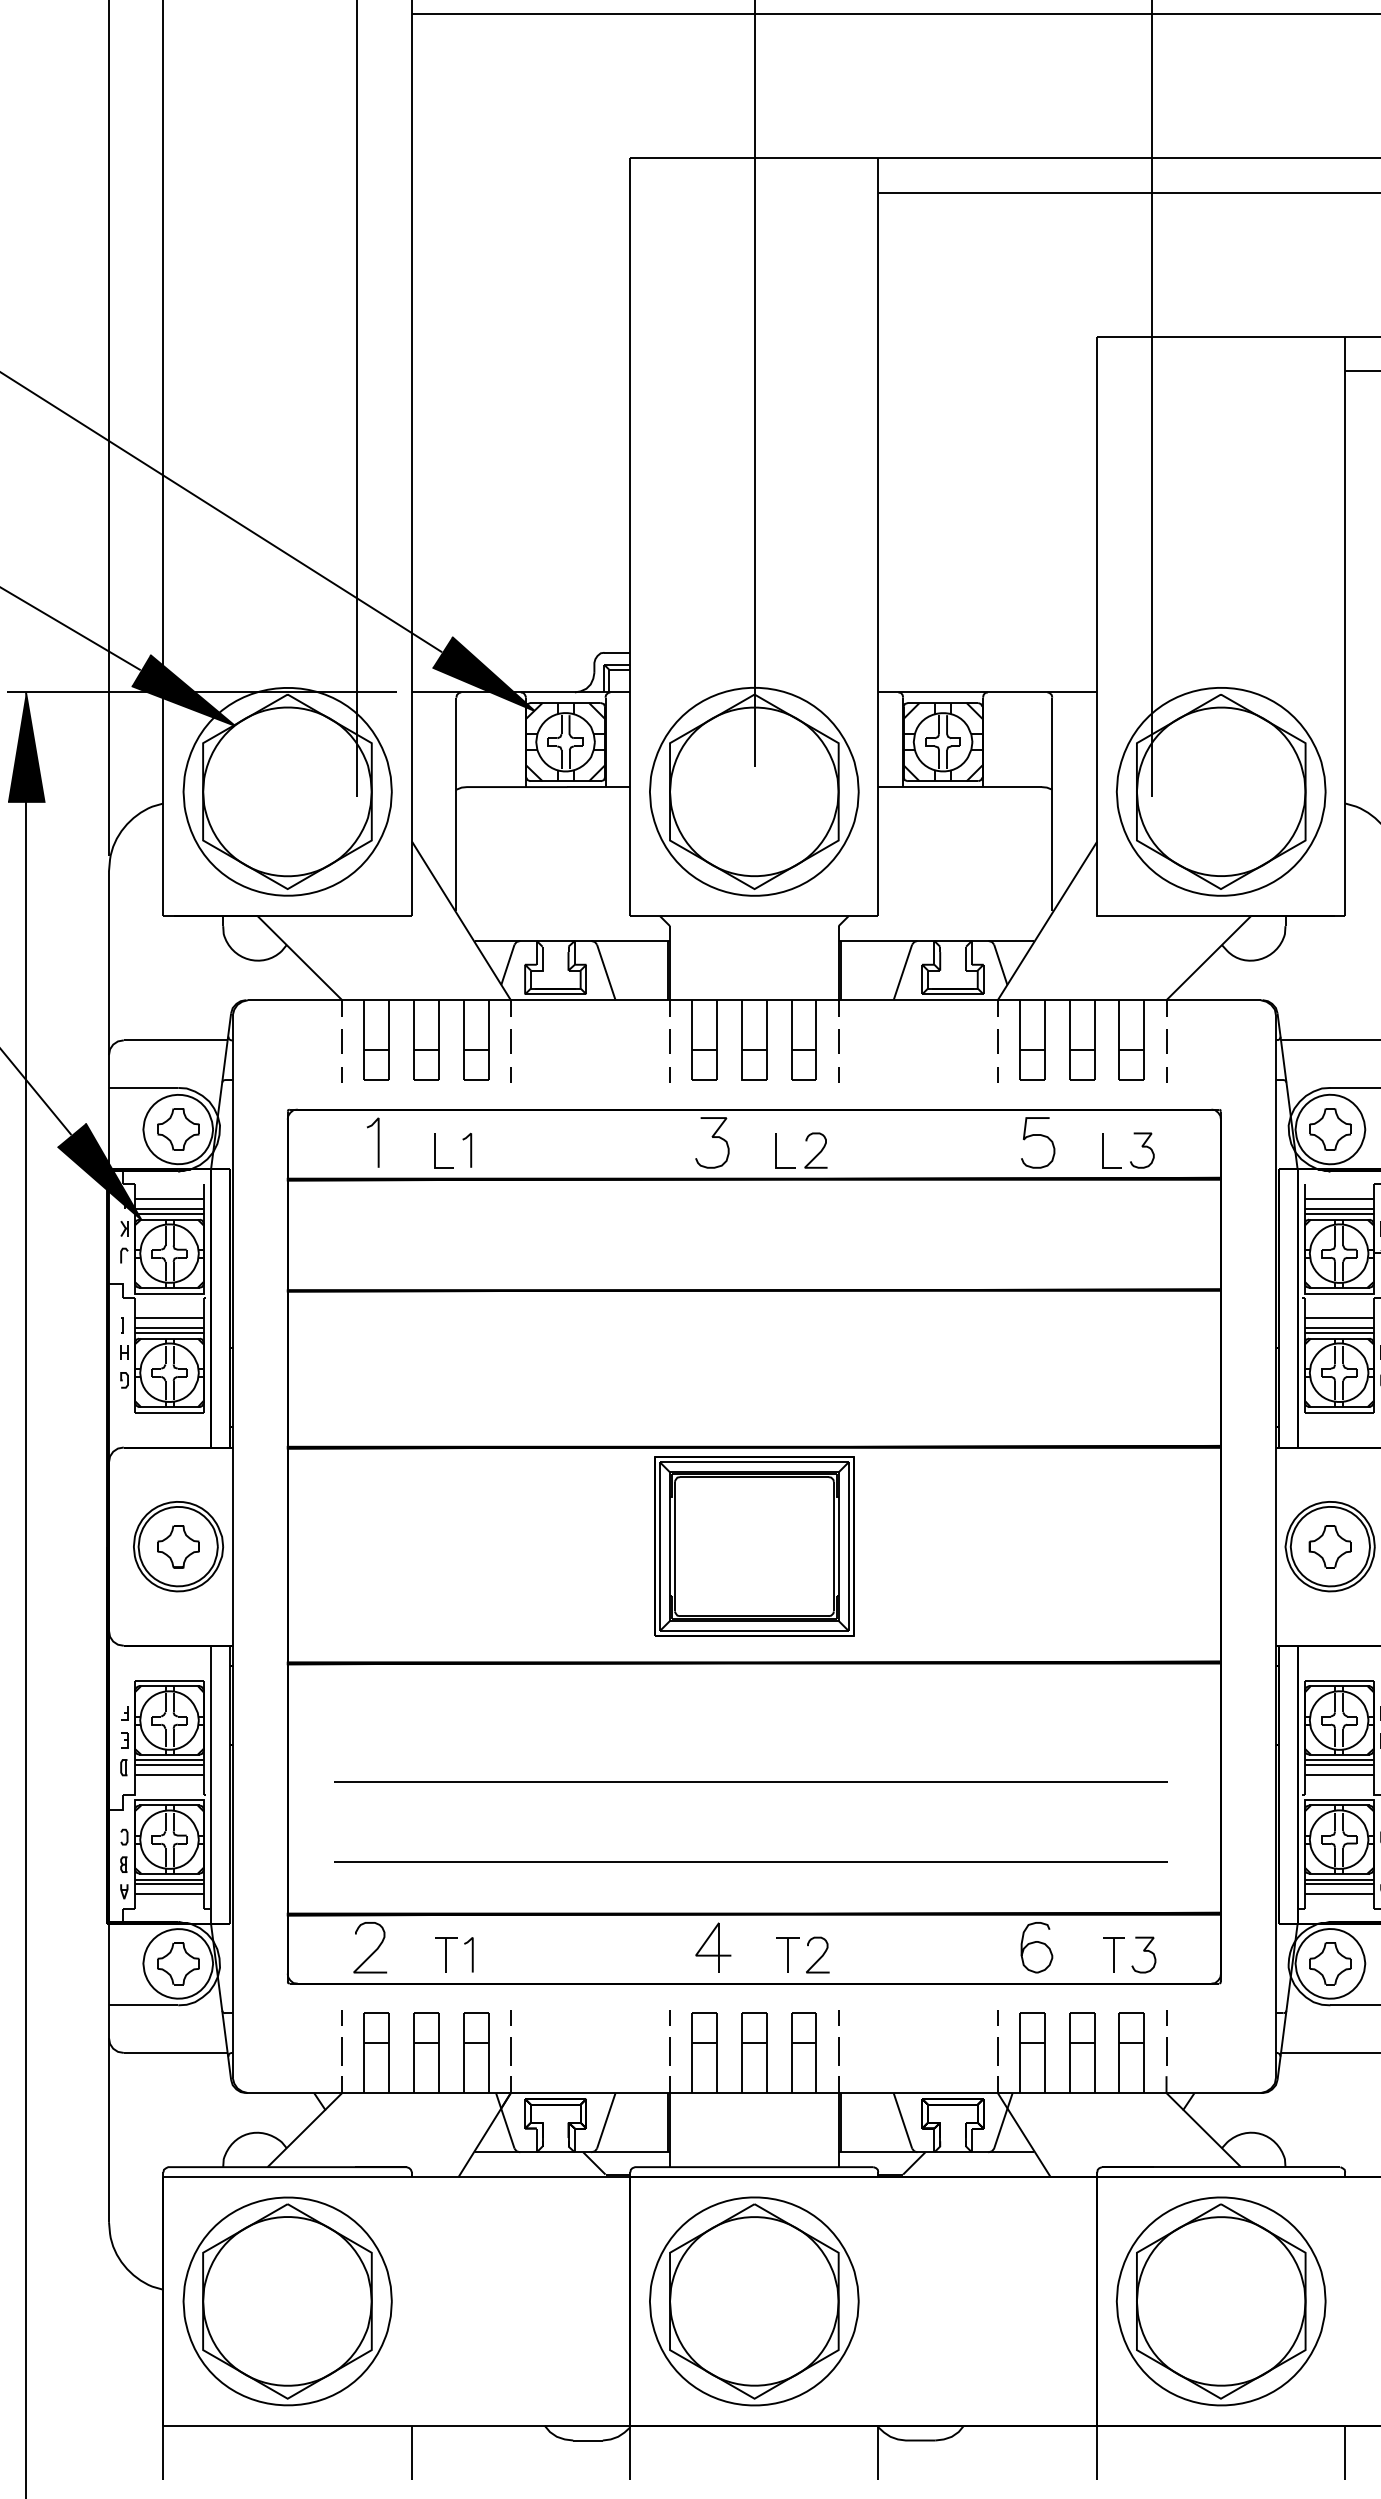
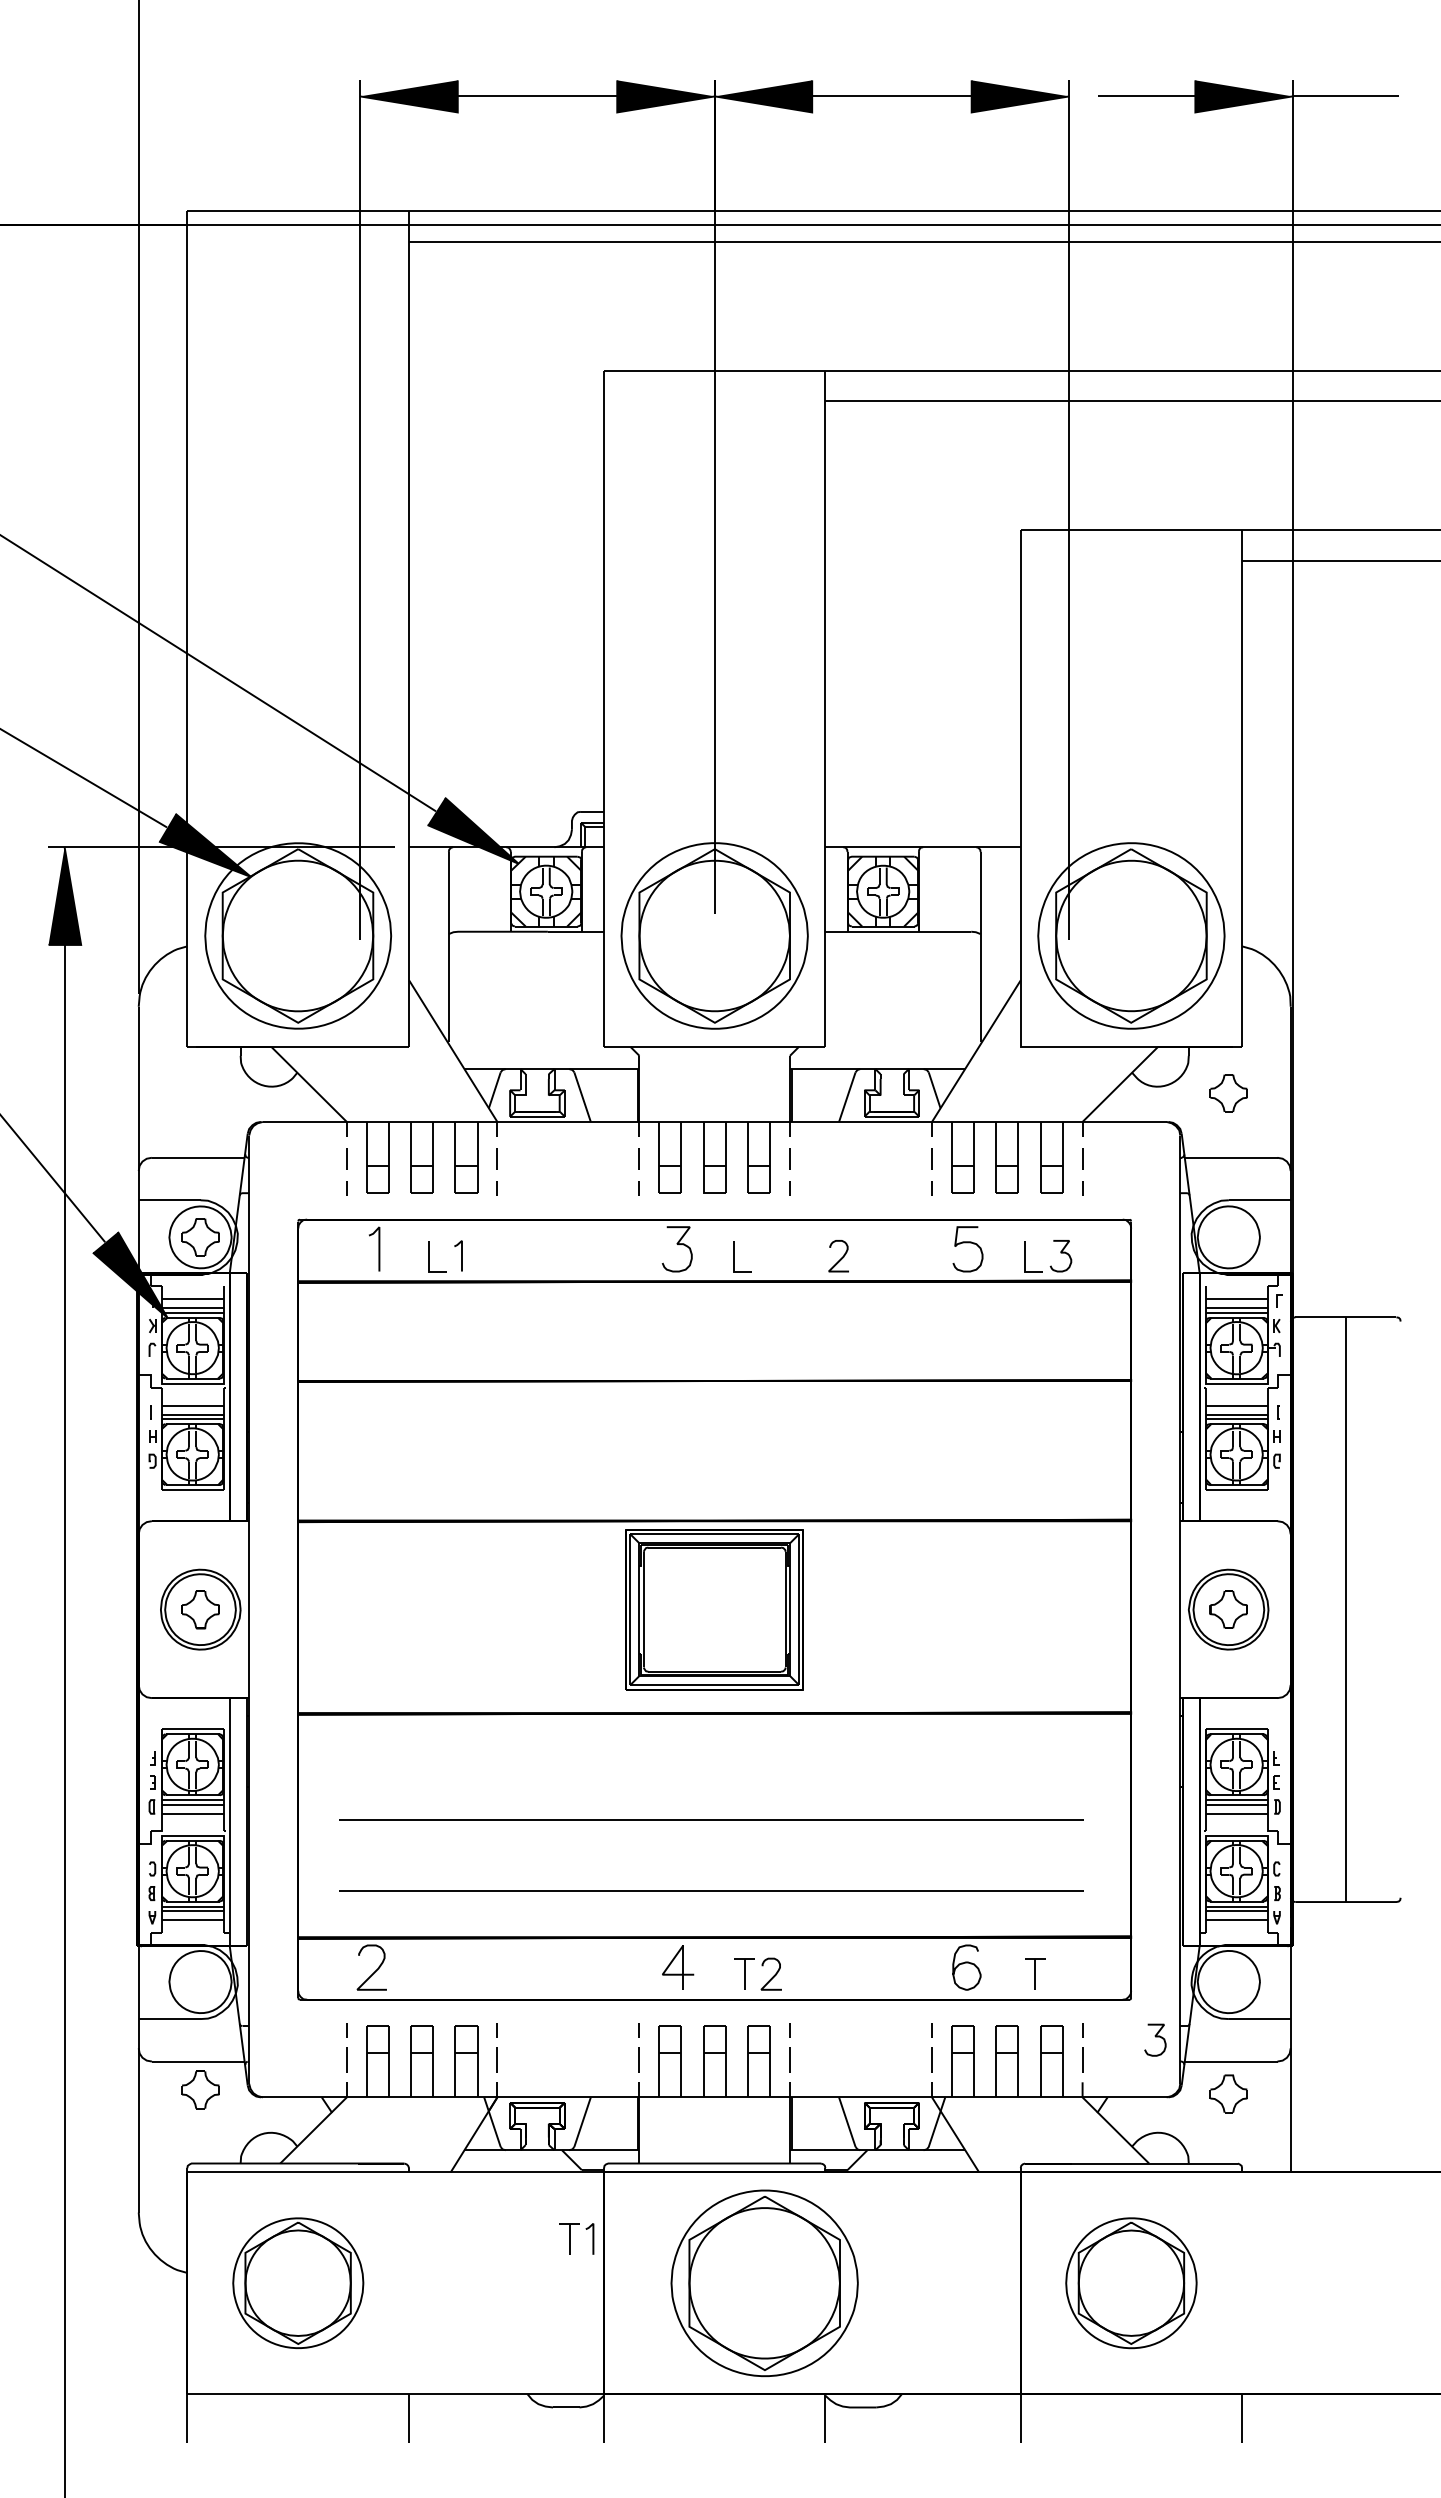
part: (1329, 1129) -> (1228, 1093), moved
curve: (817, 1153) -> (840, 1258), moved
curve: (1144, 1952) -> (1155, 2037), moved
part: (453, 1954) -> (576, 2238), moved
part: (178, 1963) -> (200, 2089), moved
part: (1329, 1963) -> (1228, 2093), moved
part: (288, 2300) -> (298, 2282), size x0.7
part: (1221, 2300) -> (1131, 2282), size x0.7
part: (754, 2301) -> (764, 2283), moved

